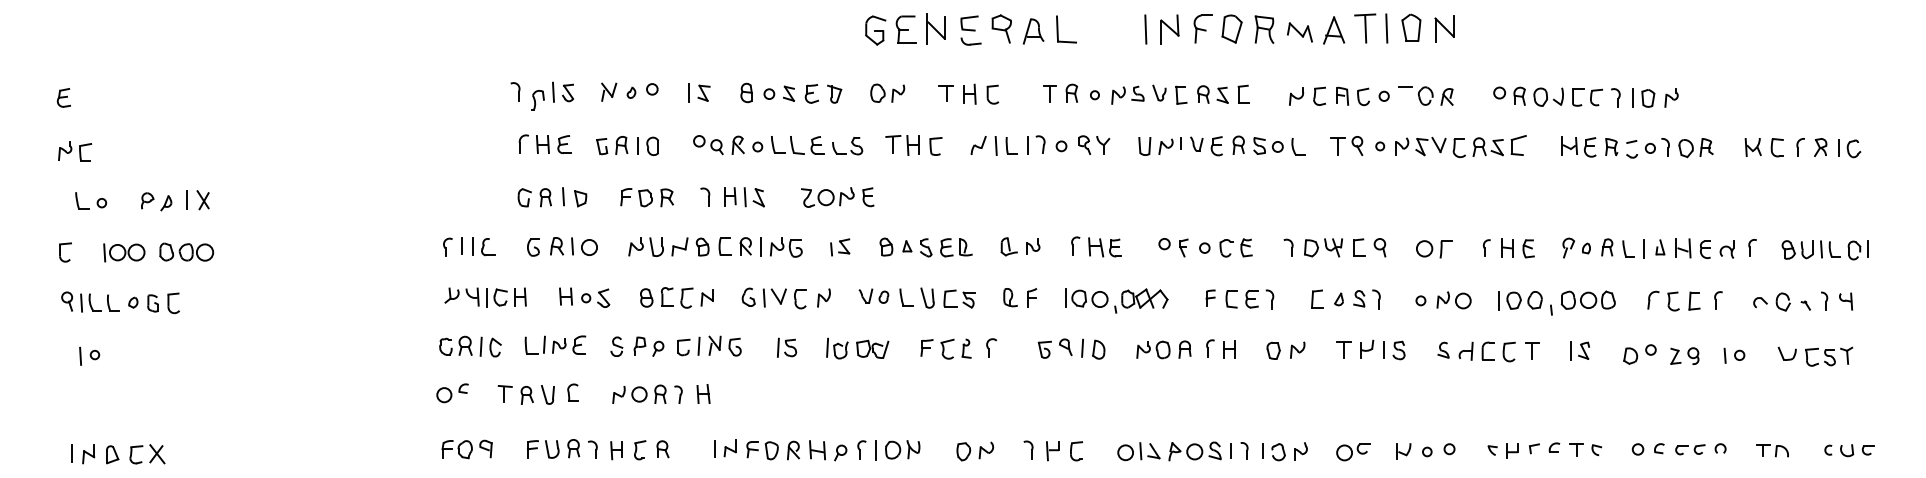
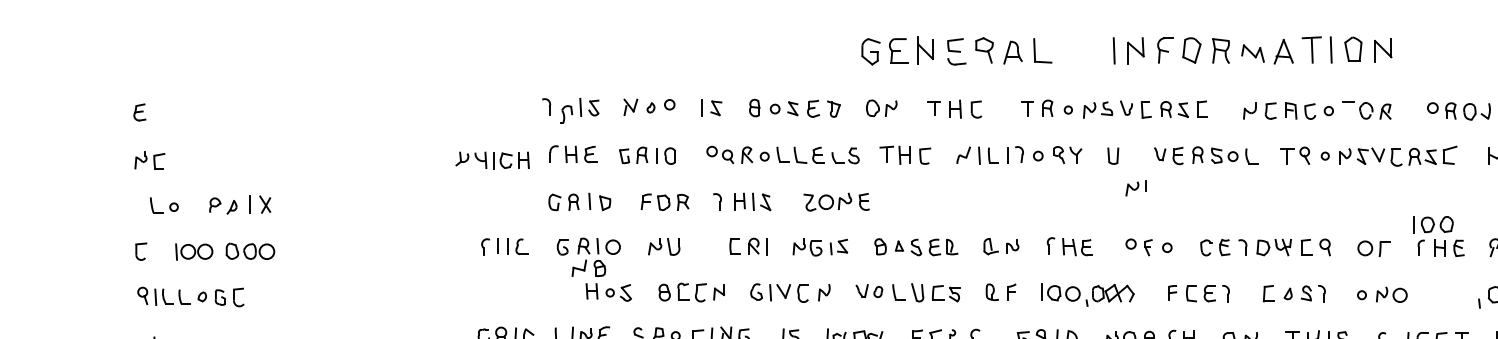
part: (1169, 145) -> (1135, 187), moved
part: (690, 246) -> (588, 267), moved
part: (786, 247) -> (807, 247), moved
part: (1235, 247) -> (1214, 247), moved
part: (485, 297) -> (492, 160), moved
part: (1520, 300) -> (1433, 224), moved

